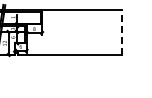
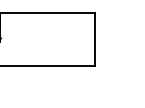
line: (121, 32) -> (94, 38), dashed -> solid

